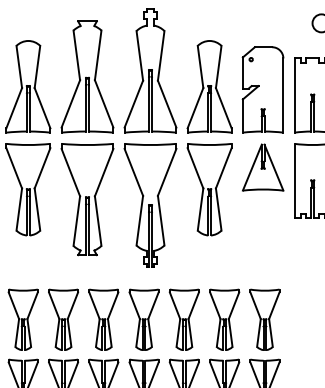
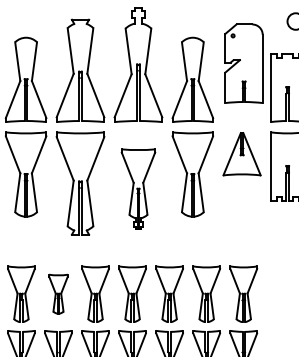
part: (262, 89) -> (243, 63), moved
part: (150, 204) -> (138, 188), size x0.7
part: (63, 319) -> (58, 293), size x0.7

